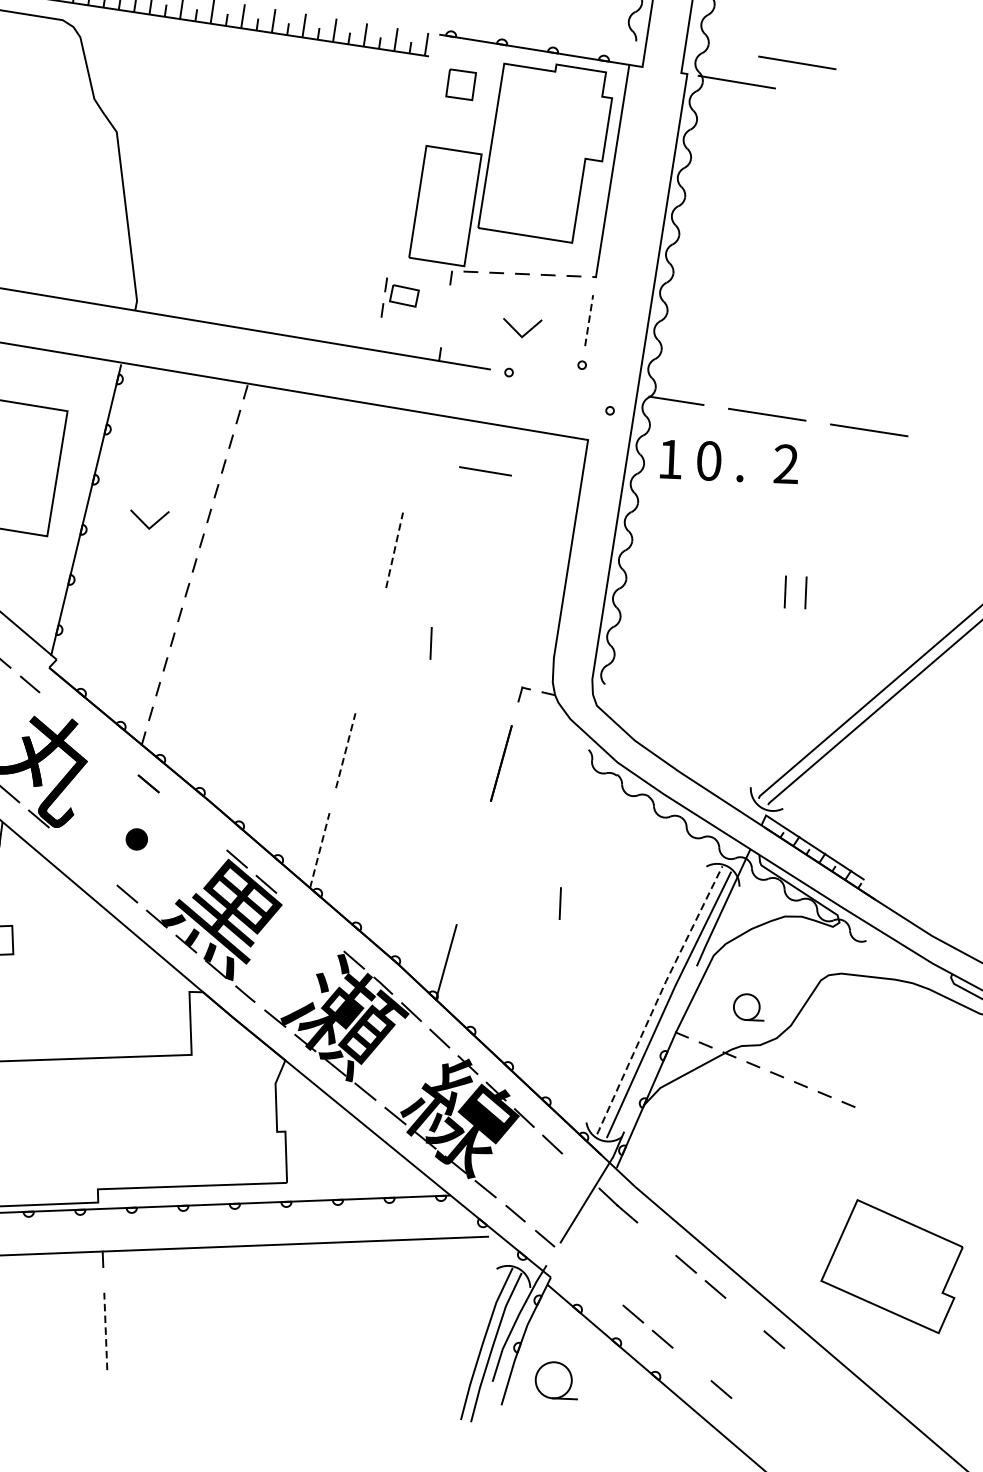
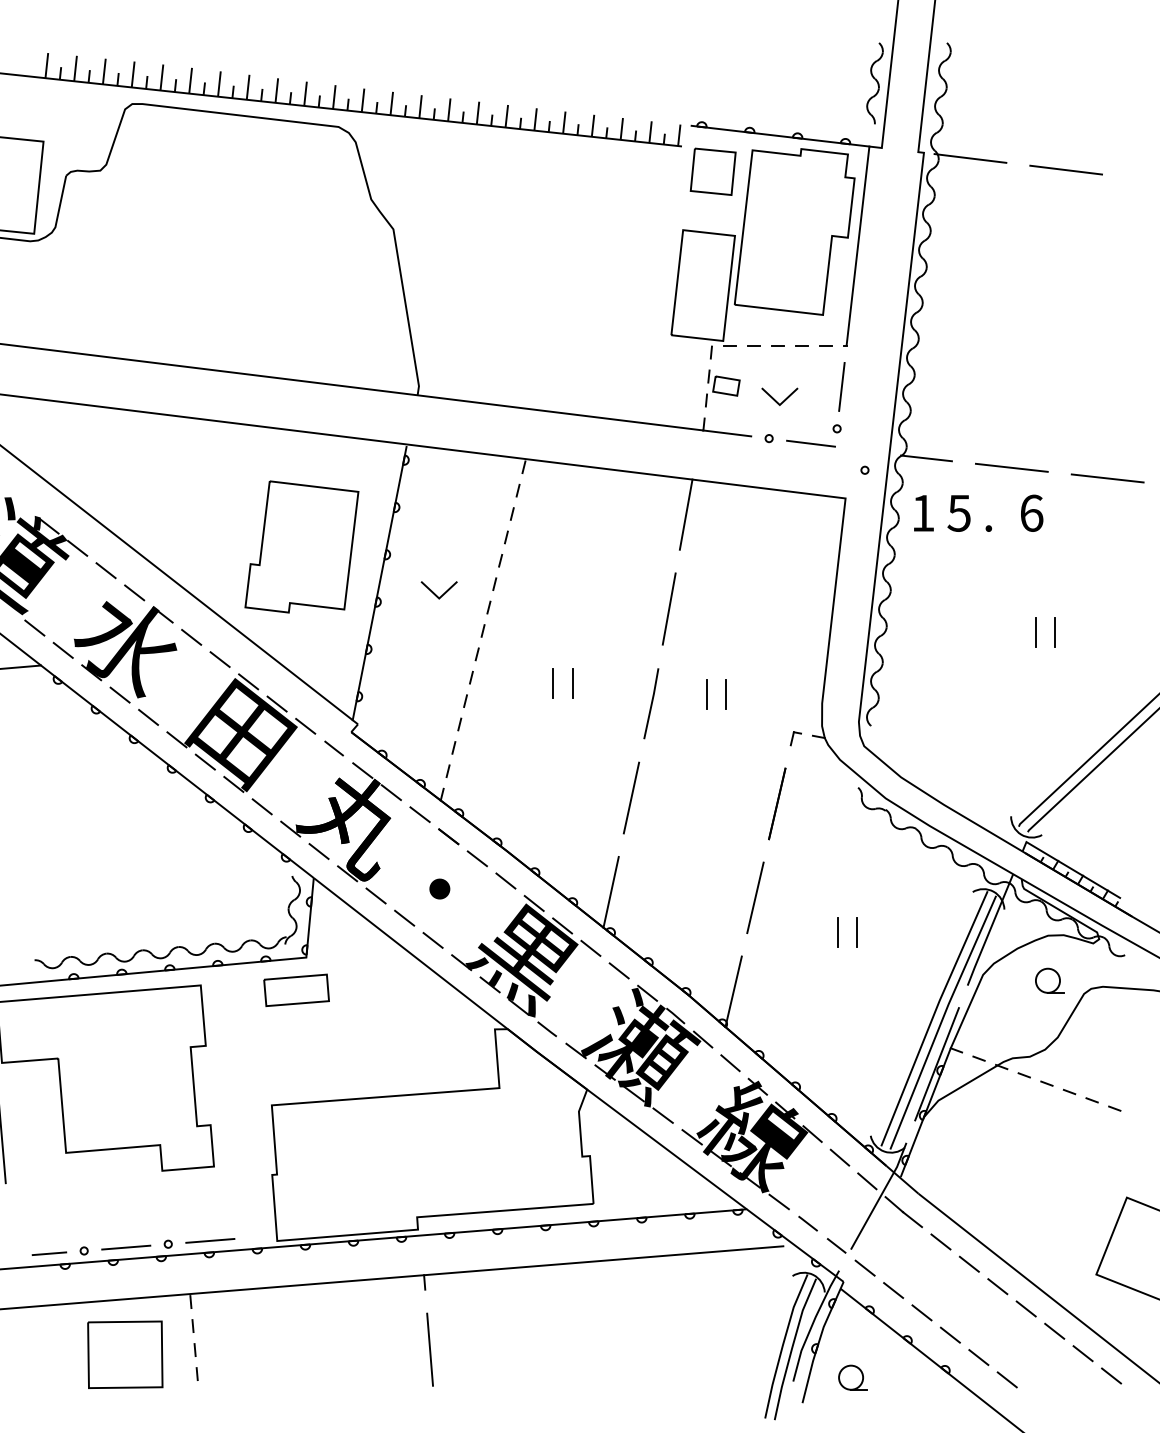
line: (796, 62) -> (1065, 169), moved
part: (460, 84) -> (712, 171), size x1.67
part: (400, 298) -> (722, 388), moved
line: (588, 320) -> (841, 386), dashed -> solid
line: (416, 450) -> (685, 514), added
text: (708, 460) -> (958, 512), 0 -> 5
text: (786, 463) -> (1031, 512), 2 -> 6
line: (484, 471) -> (810, 443), moved
line: (394, 549) -> (669, 608), dashed -> solid
line: (267, 624) -> (553, 683), added
line: (287, 625) -> (572, 683), added
line: (452, 644) -> (726, 694), added
line: (371, 650) -> (651, 703), added
line: (59, 709) -> (362, 770), added
line: (88, 733) -> (390, 792), added
line: (345, 750) -> (631, 797), dashed -> solid
line: (118, 758) -> (419, 814), added
line: (177, 808) -> (476, 858), added
line: (207, 833) -> (505, 880), added
line: (67, 843) -> (375, 895), added
line: (320, 849) -> (611, 891), dashed -> solid
line: (473, 862) -> (755, 897), added
line: (97, 868) -> (404, 917), added
line: (581, 903) -> (857, 931), added
line: (295, 908) -> (590, 947), added
line: (324, 934) -> (618, 970), added
line: (657, 999) -> (932, 1018), dashed -> solid
part: (748, 1006) -> (1049, 980), moved
line: (659, 1049) -> (936, 1064), added
line: (580, 1171) -> (867, 1181), added
line: (656, 1238) -> (940, 1241), added
line: (573, 1263) -> (864, 1267), added
line: (603, 1288) -> (893, 1290), added
line: (744, 1314) -> (1025, 1308), added
line: (106, 1331) -> (430, 1349), dashed -> solid
line: (691, 1364) -> (978, 1357), added
line: (803, 1364) -> (1082, 1353), added
part: (556, 1380) -> (852, 1377), size x0.71
line: (833, 1389) -> (1111, 1375), added

